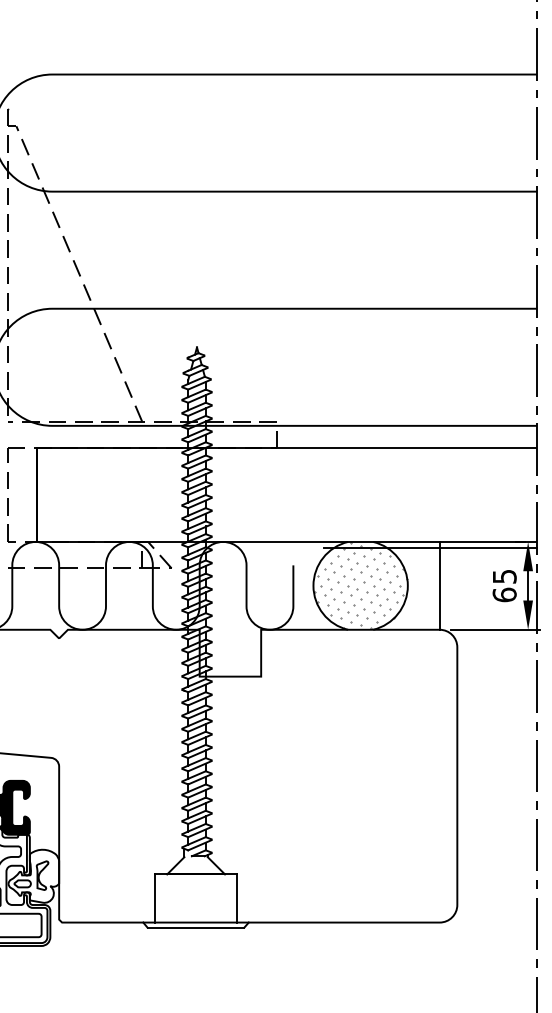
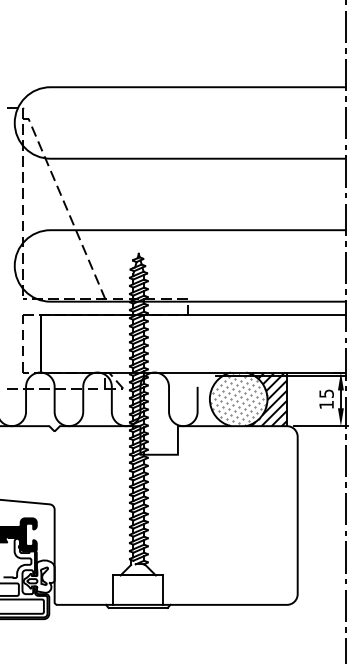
hatch: (409, 586) -> (268, 399), added
text: (504, 594) -> (326, 404), 65 -> 15

